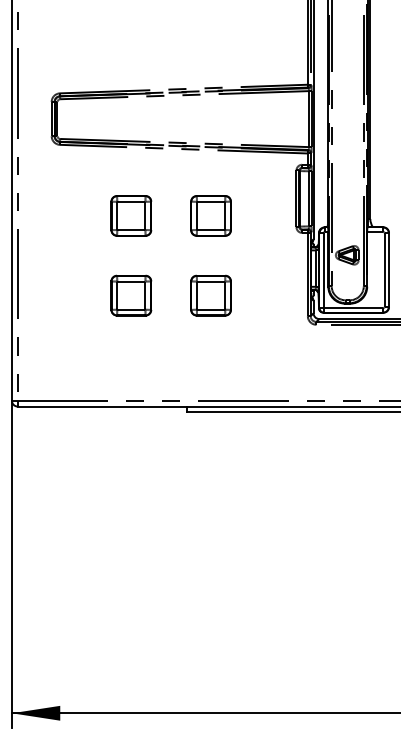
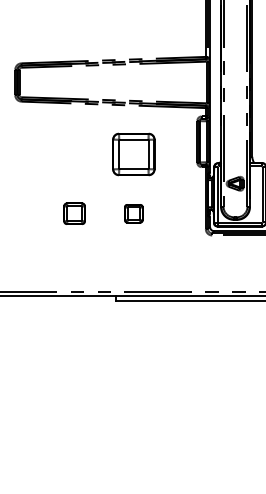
part: (131, 215) -> (74, 154), removed
part: (210, 215) -> (133, 154), size x1.4
part: (131, 295) -> (74, 213), size x0.7
part: (210, 295) -> (133, 213), size x0.6

